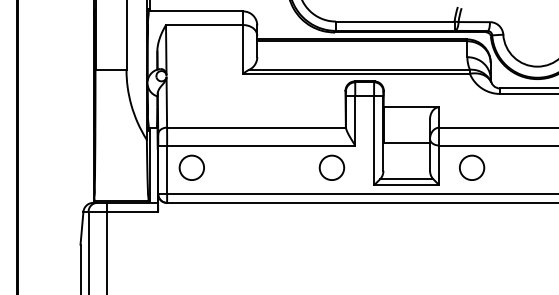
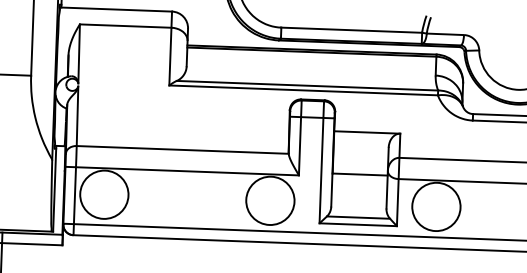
circle: (191, 167) -> (103, 194), size x1.67
circle: (331, 167) -> (269, 200), size x1.67
circle: (471, 167) -> (435, 206), size x1.67

